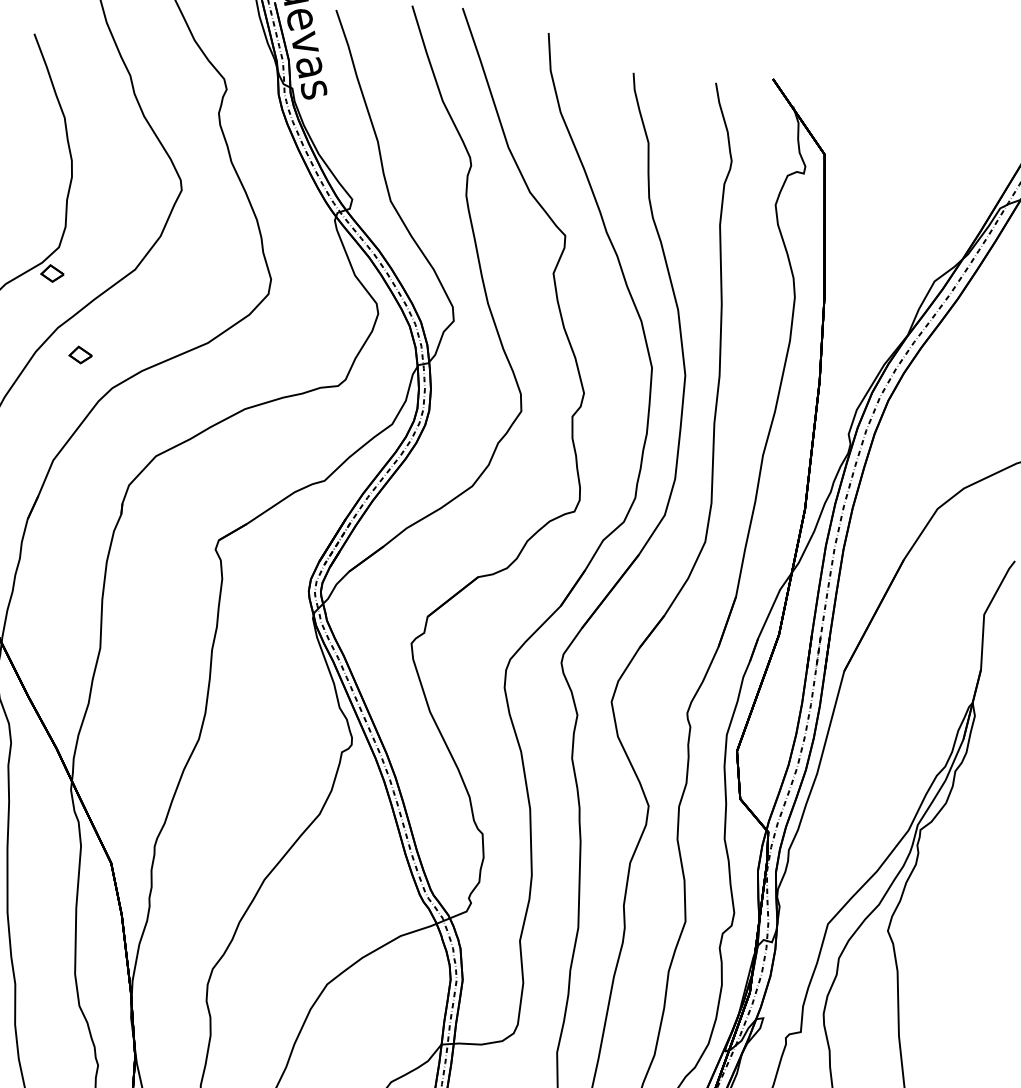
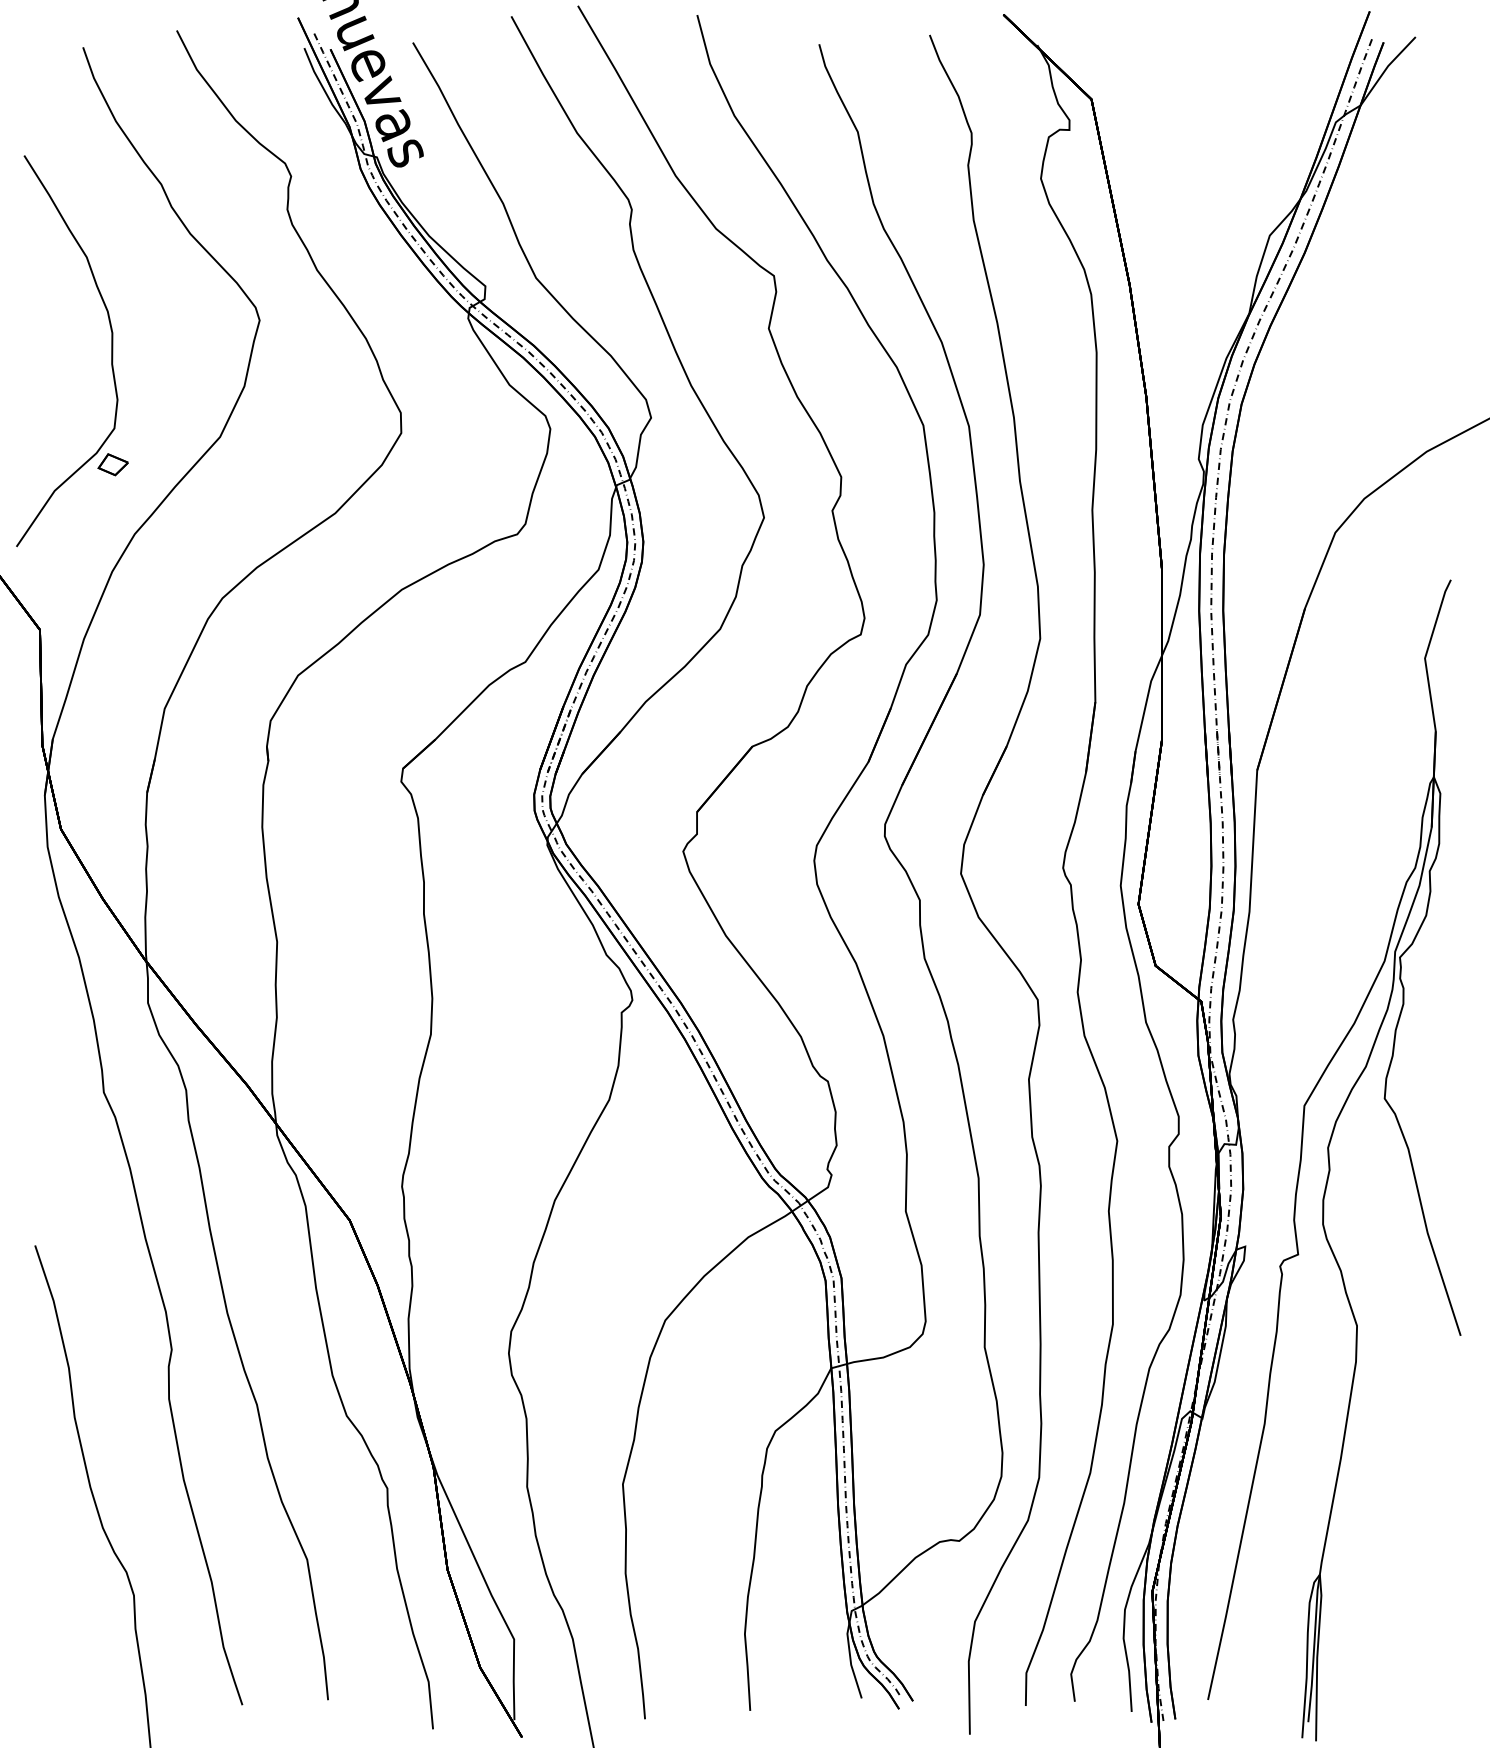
part: (80, 354) -> (171, 563), removed

